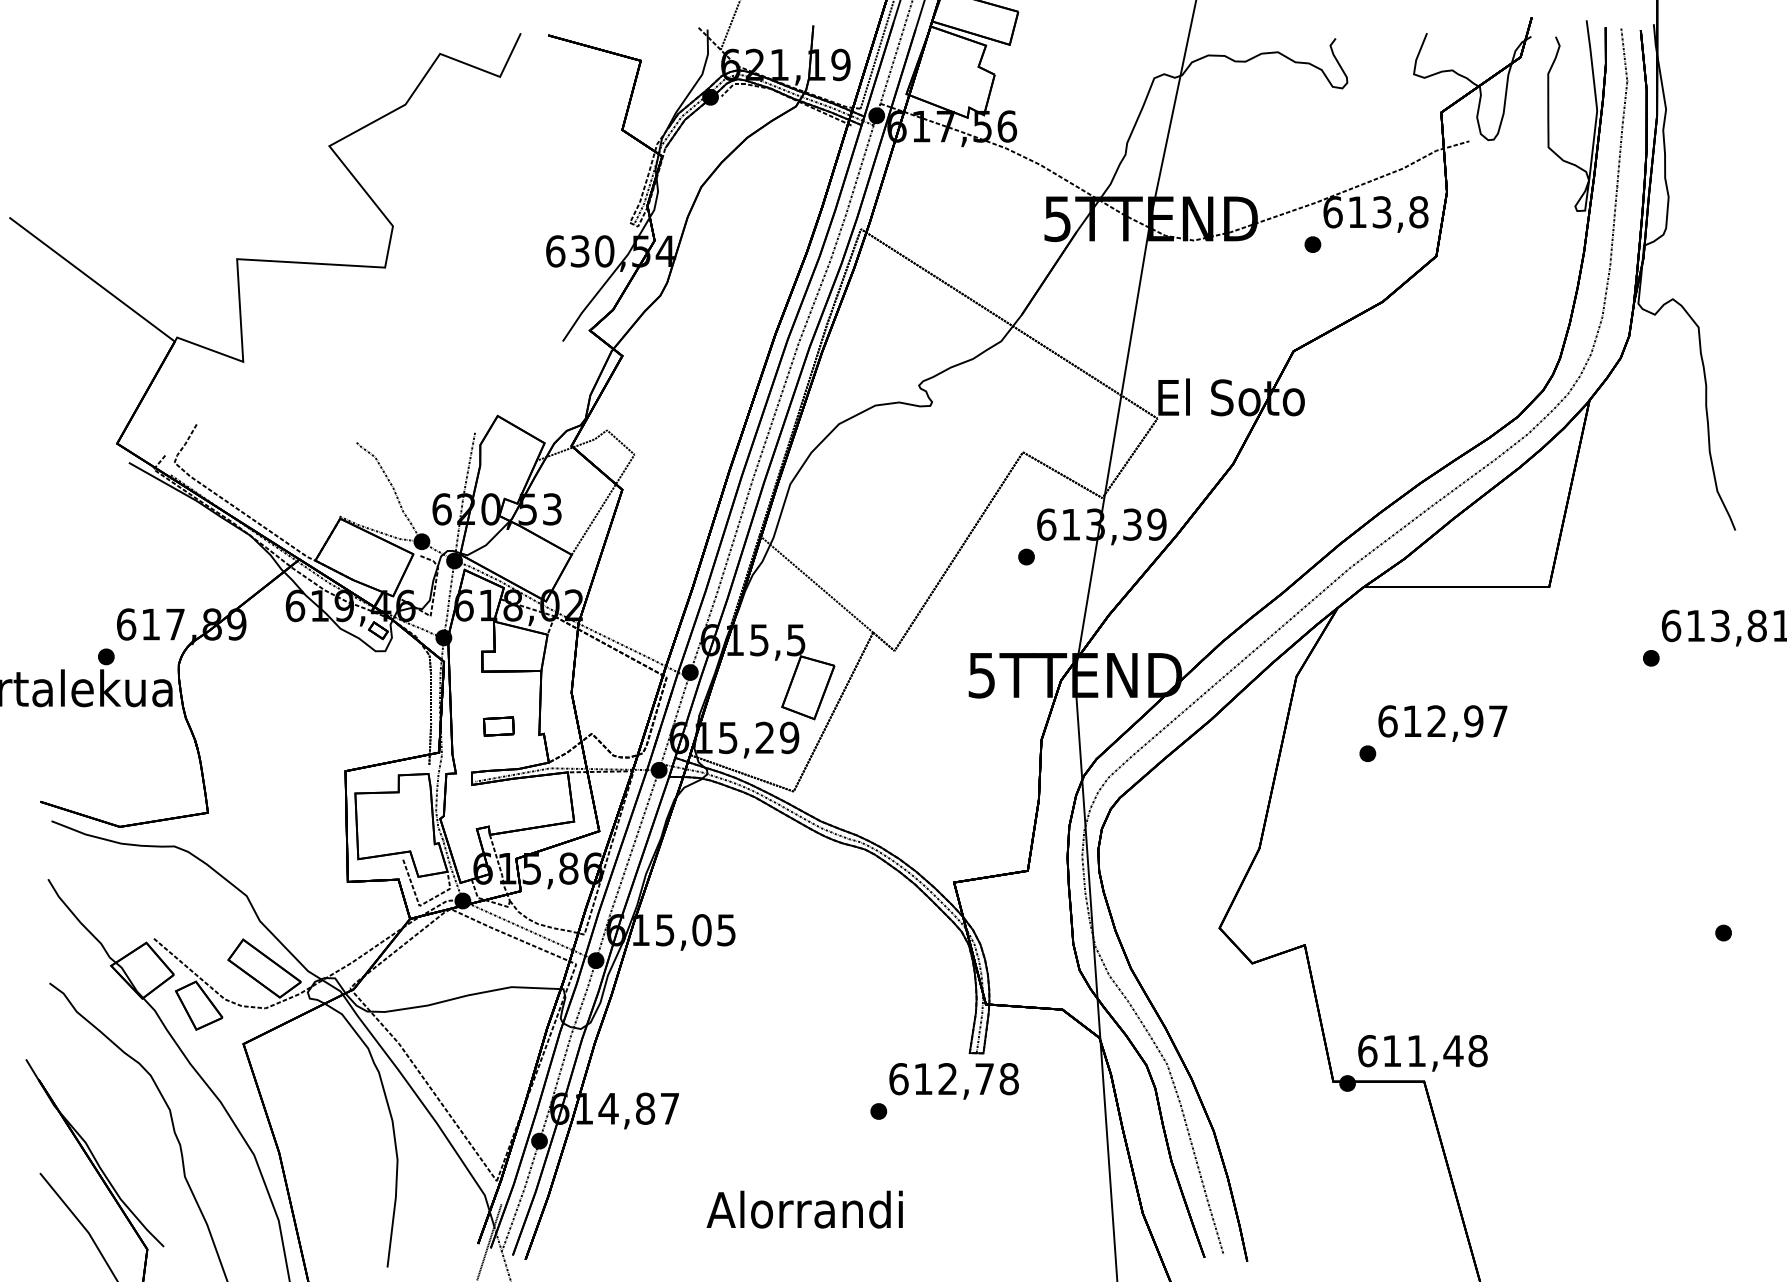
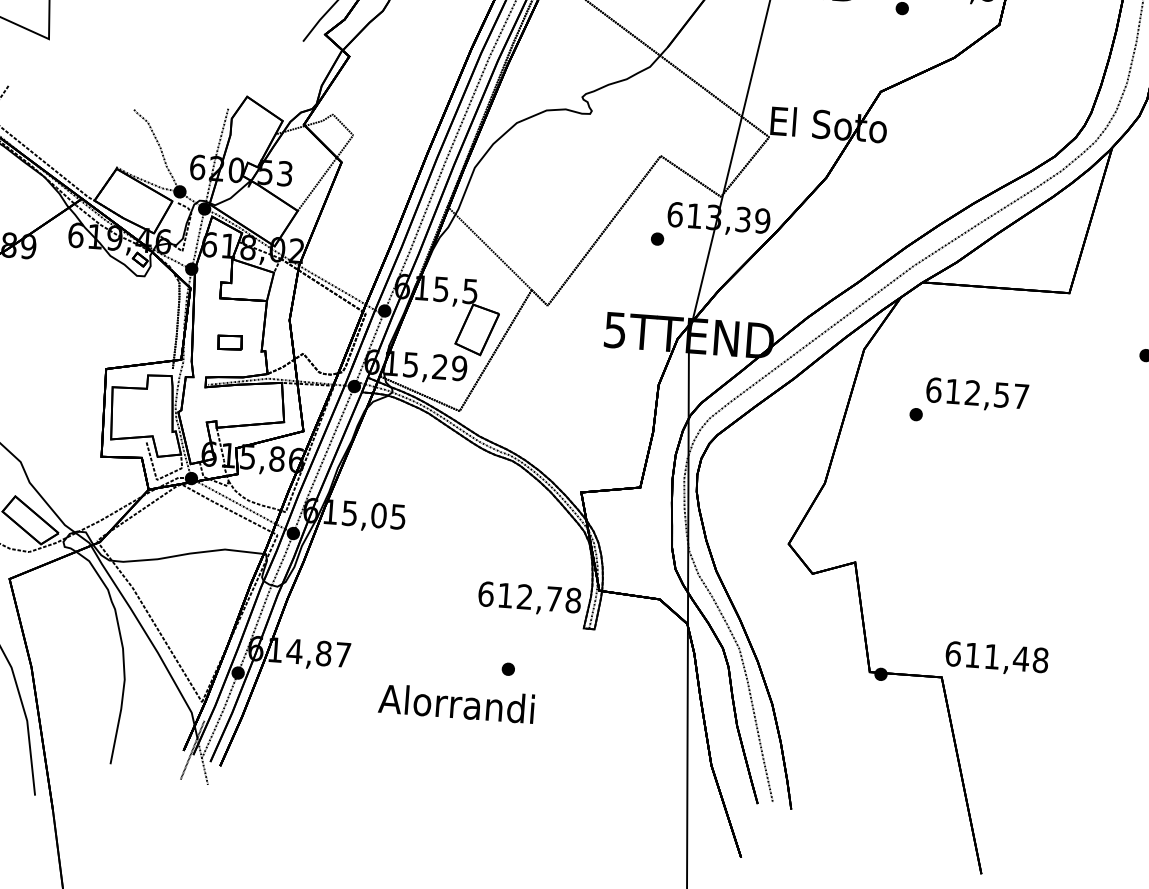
text: (1473, 721) -> (1001, 395), 612,97 -> 612,57
text: (1422, 1053) -> (996, 659), moved
text: (953, 1081) -> (529, 599), moved
text: (804, 1209) -> (456, 703), moved

